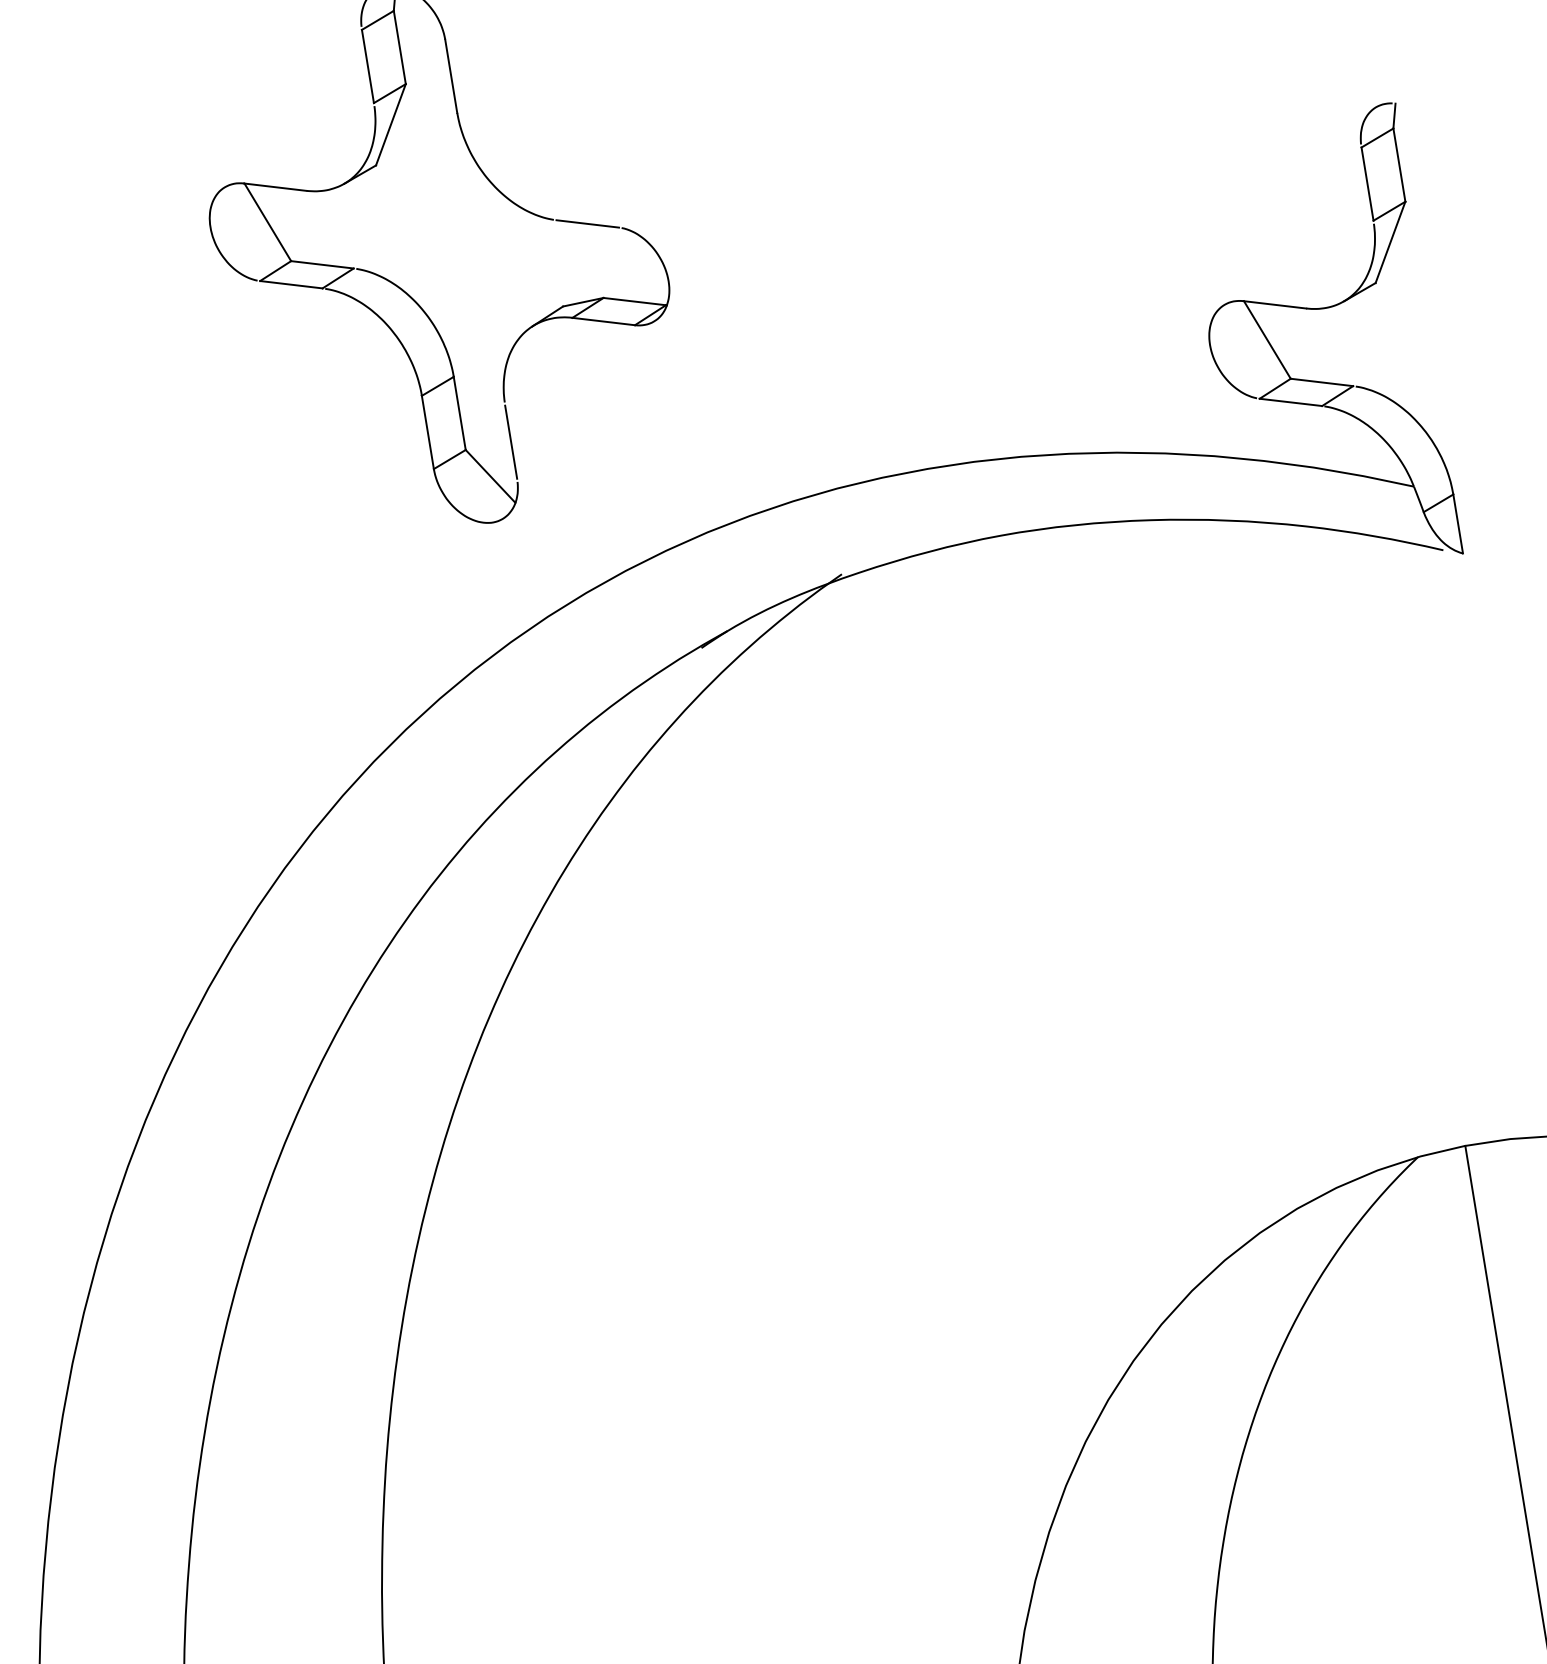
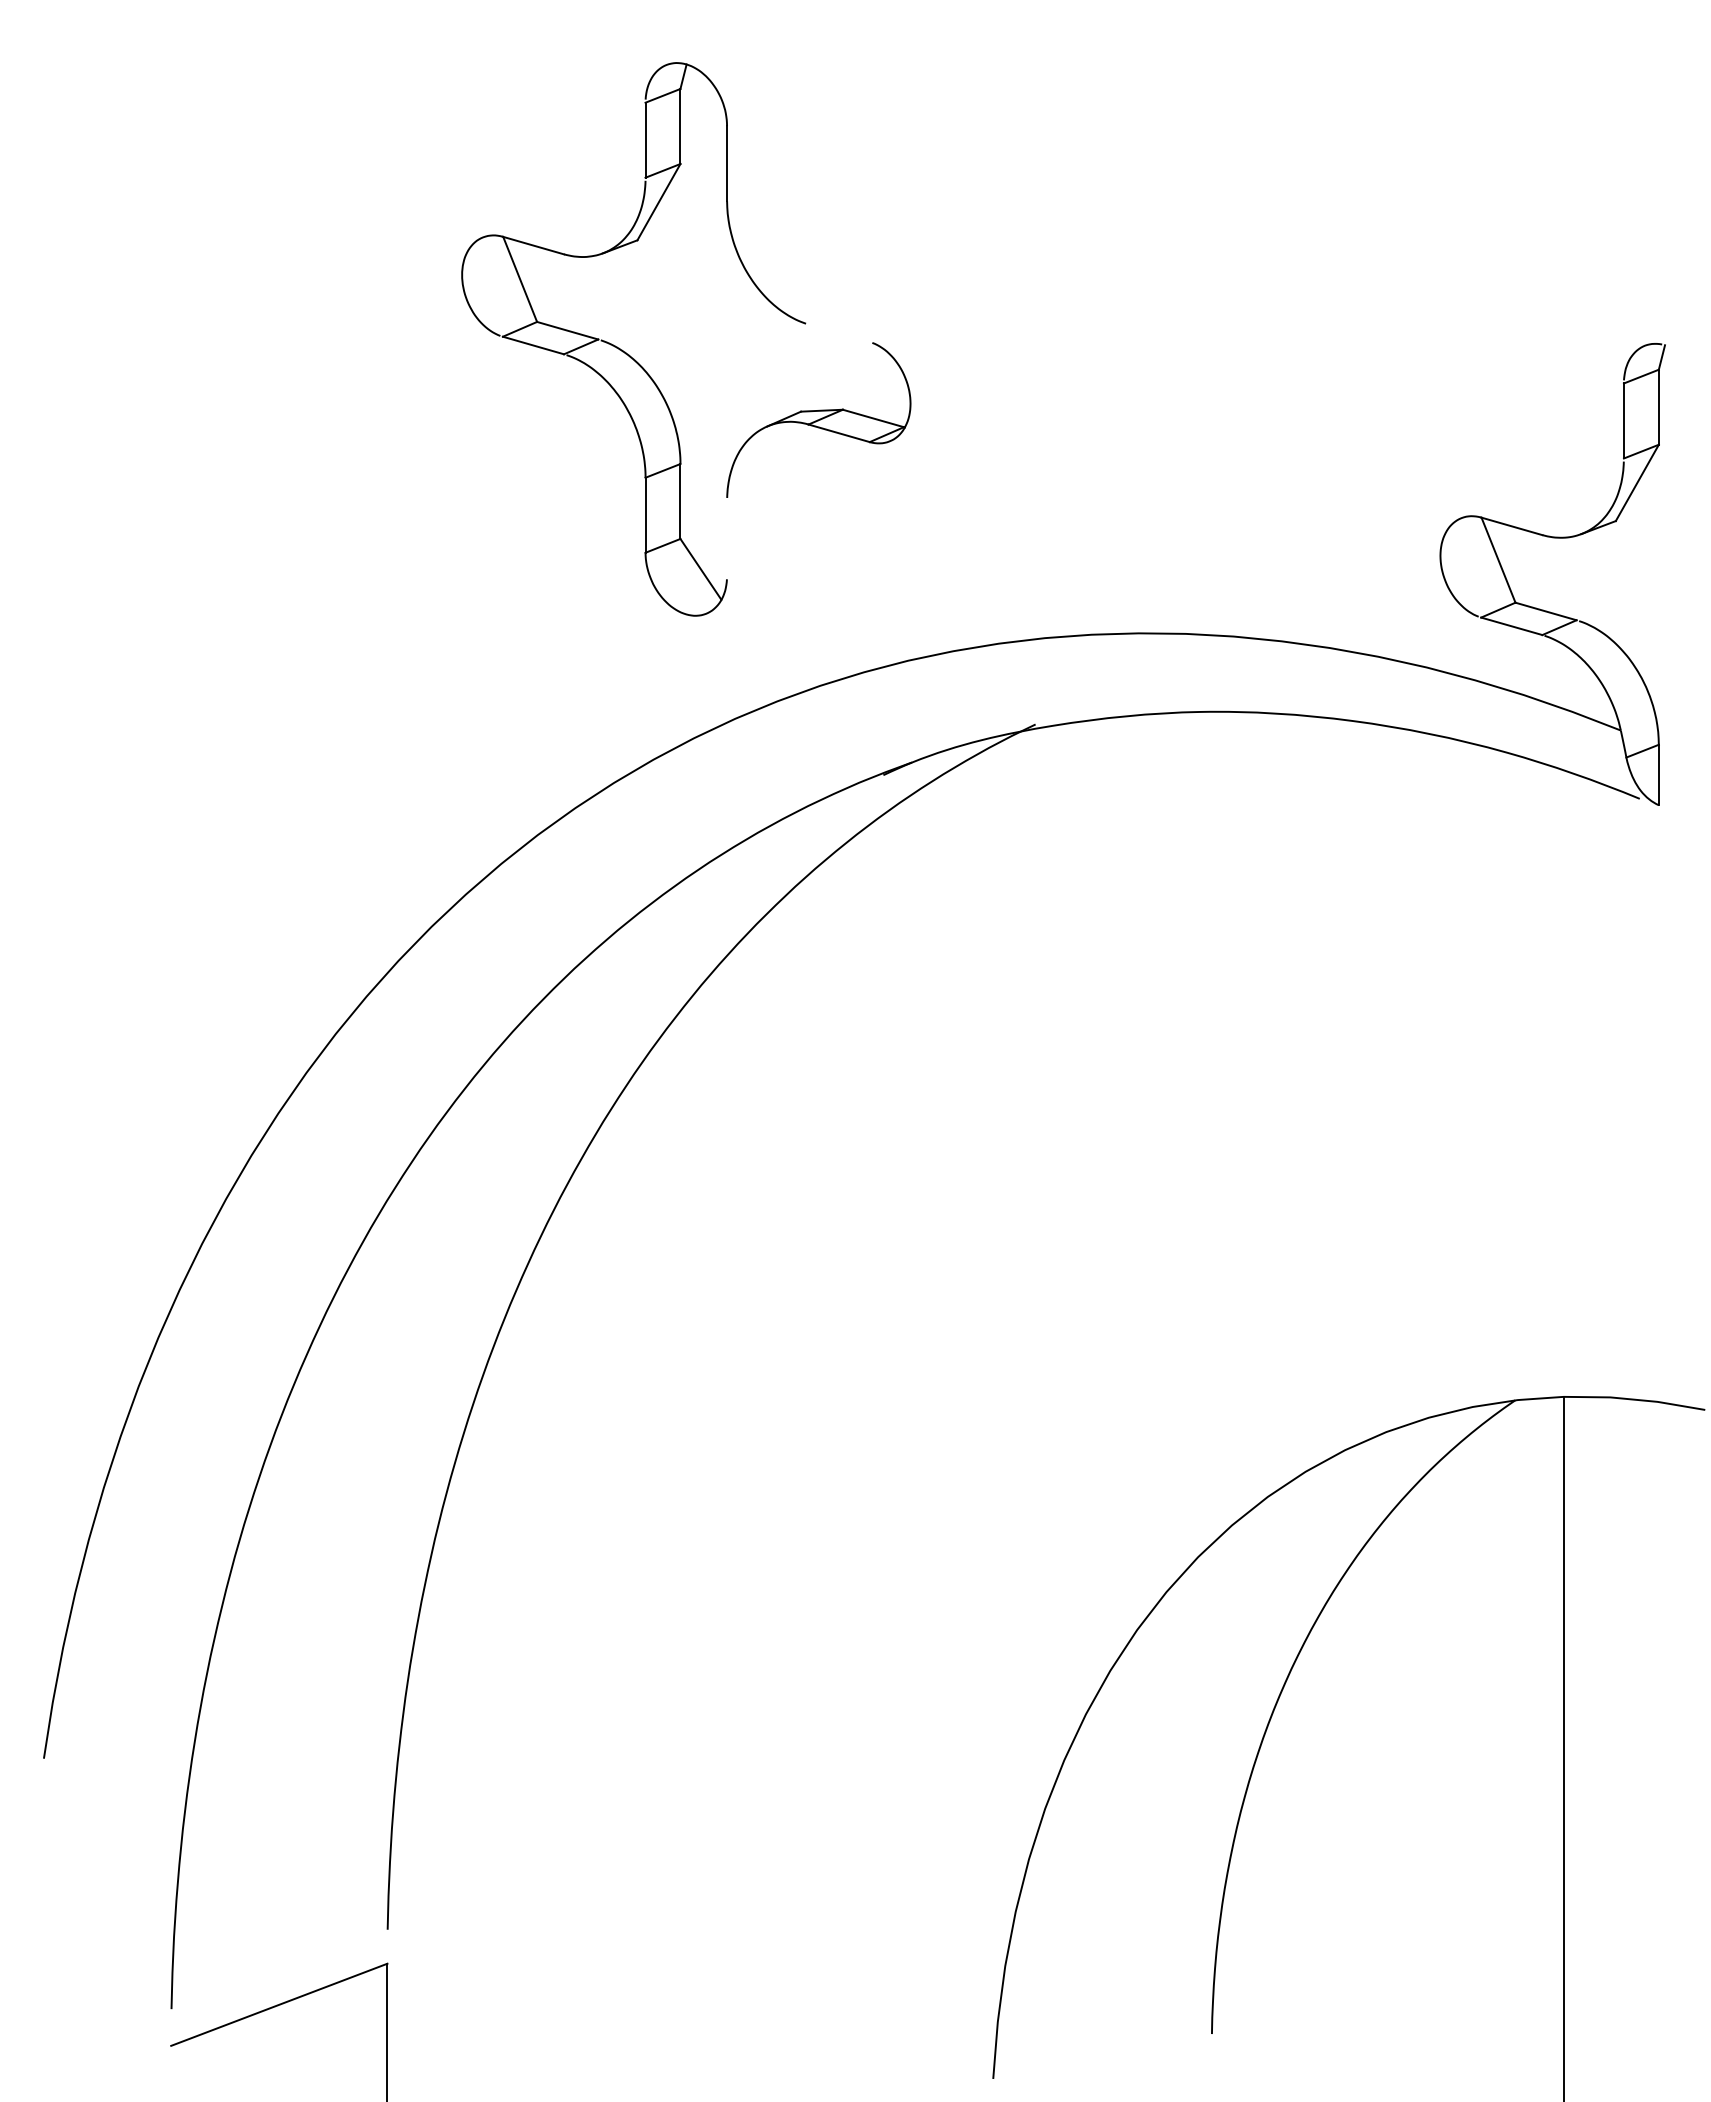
line: (587, 224) -> (838, 333), removed
line: (511, 442) -> (727, 538), removed

